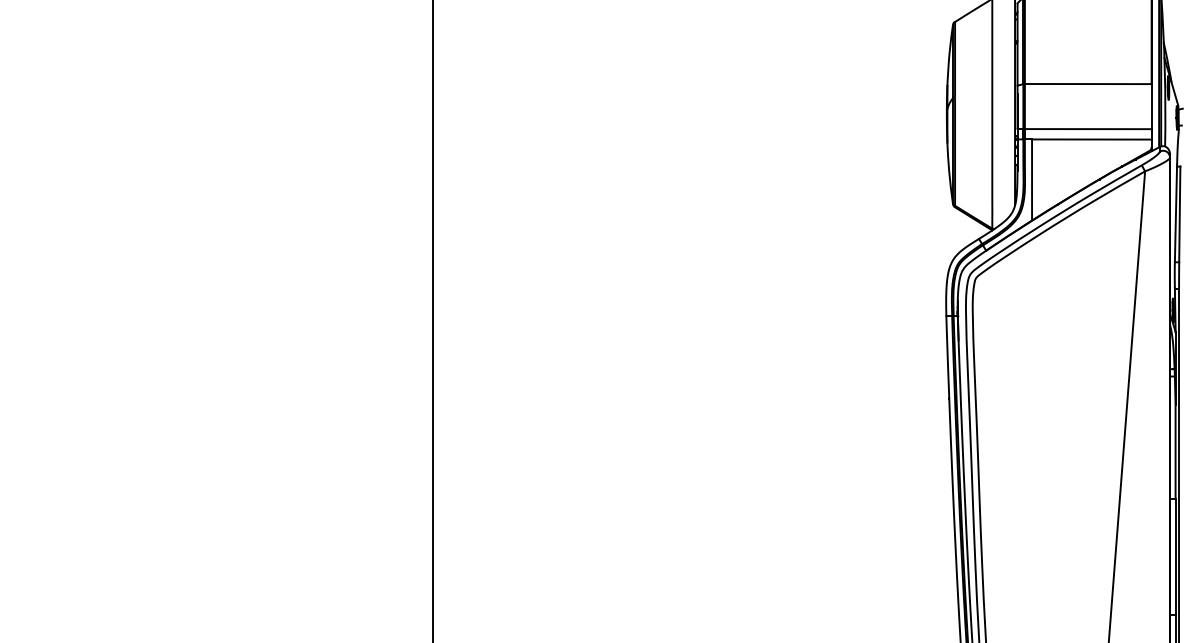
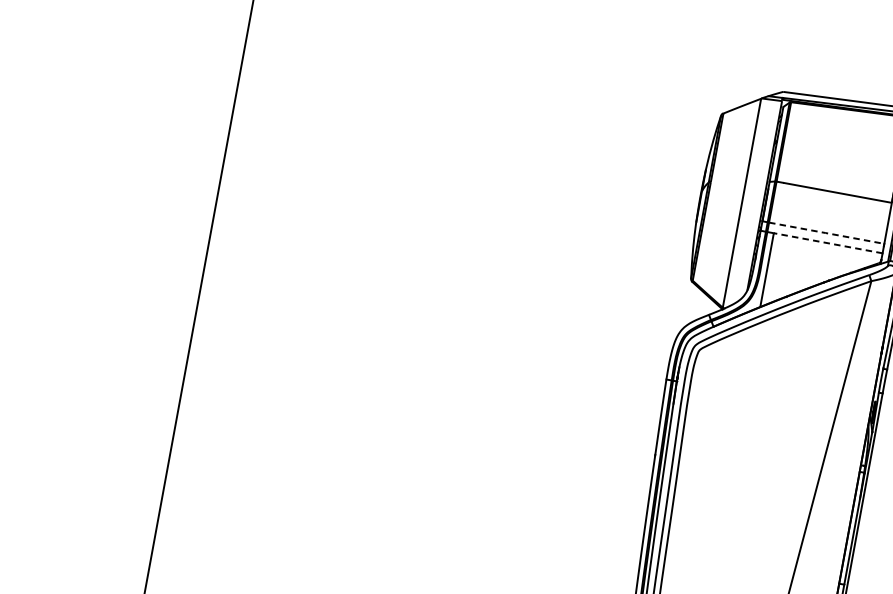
line: (1088, 129) -> (826, 233), solid -> dashed
line: (1091, 139) -> (827, 243), solid -> dashed

